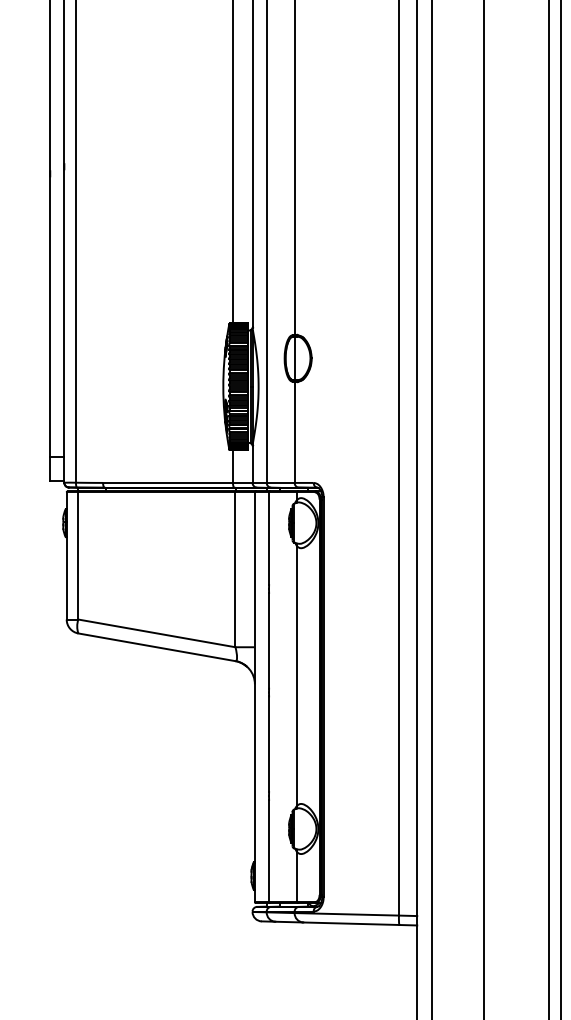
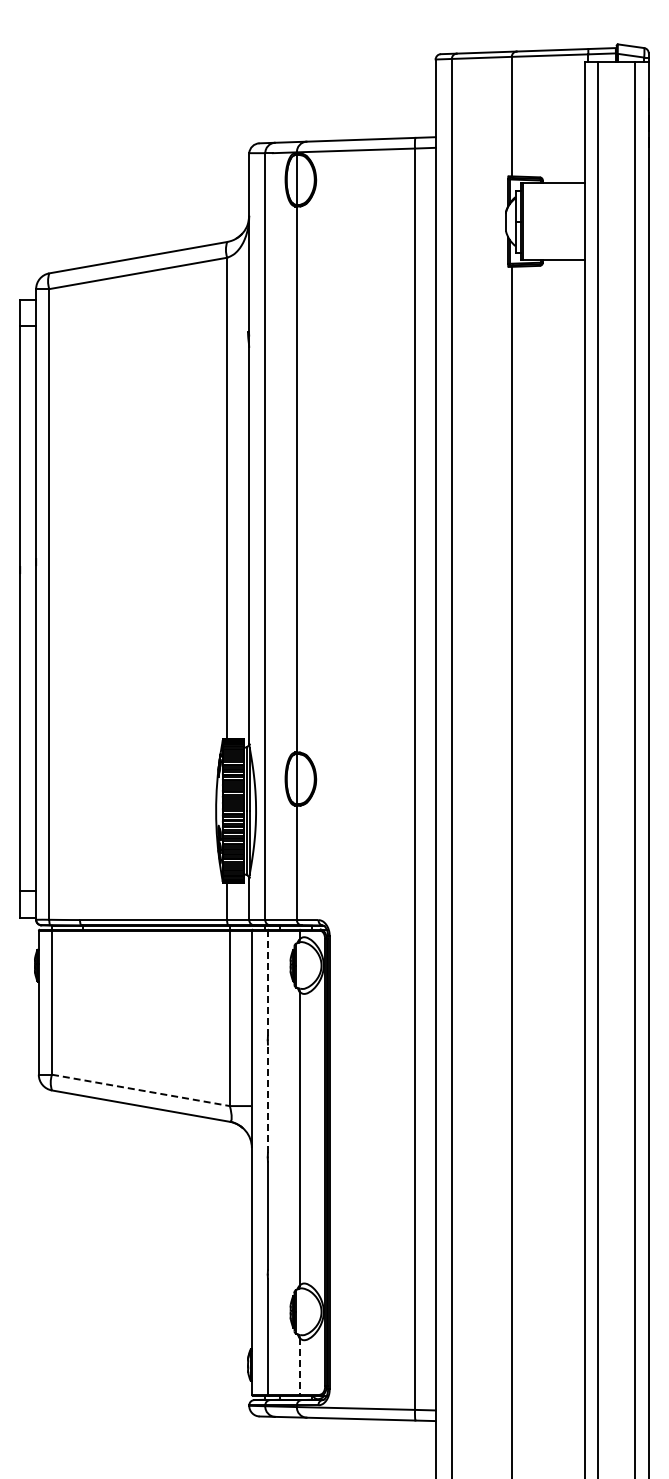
line: (268, 538) -> (267, 983), solid -> dashed
line: (157, 633) -> (141, 1090), solid -> dashed
line: (268, 640) -> (267, 1098), solid -> dashed
line: (296, 877) -> (299, 1366), solid -> dashed

